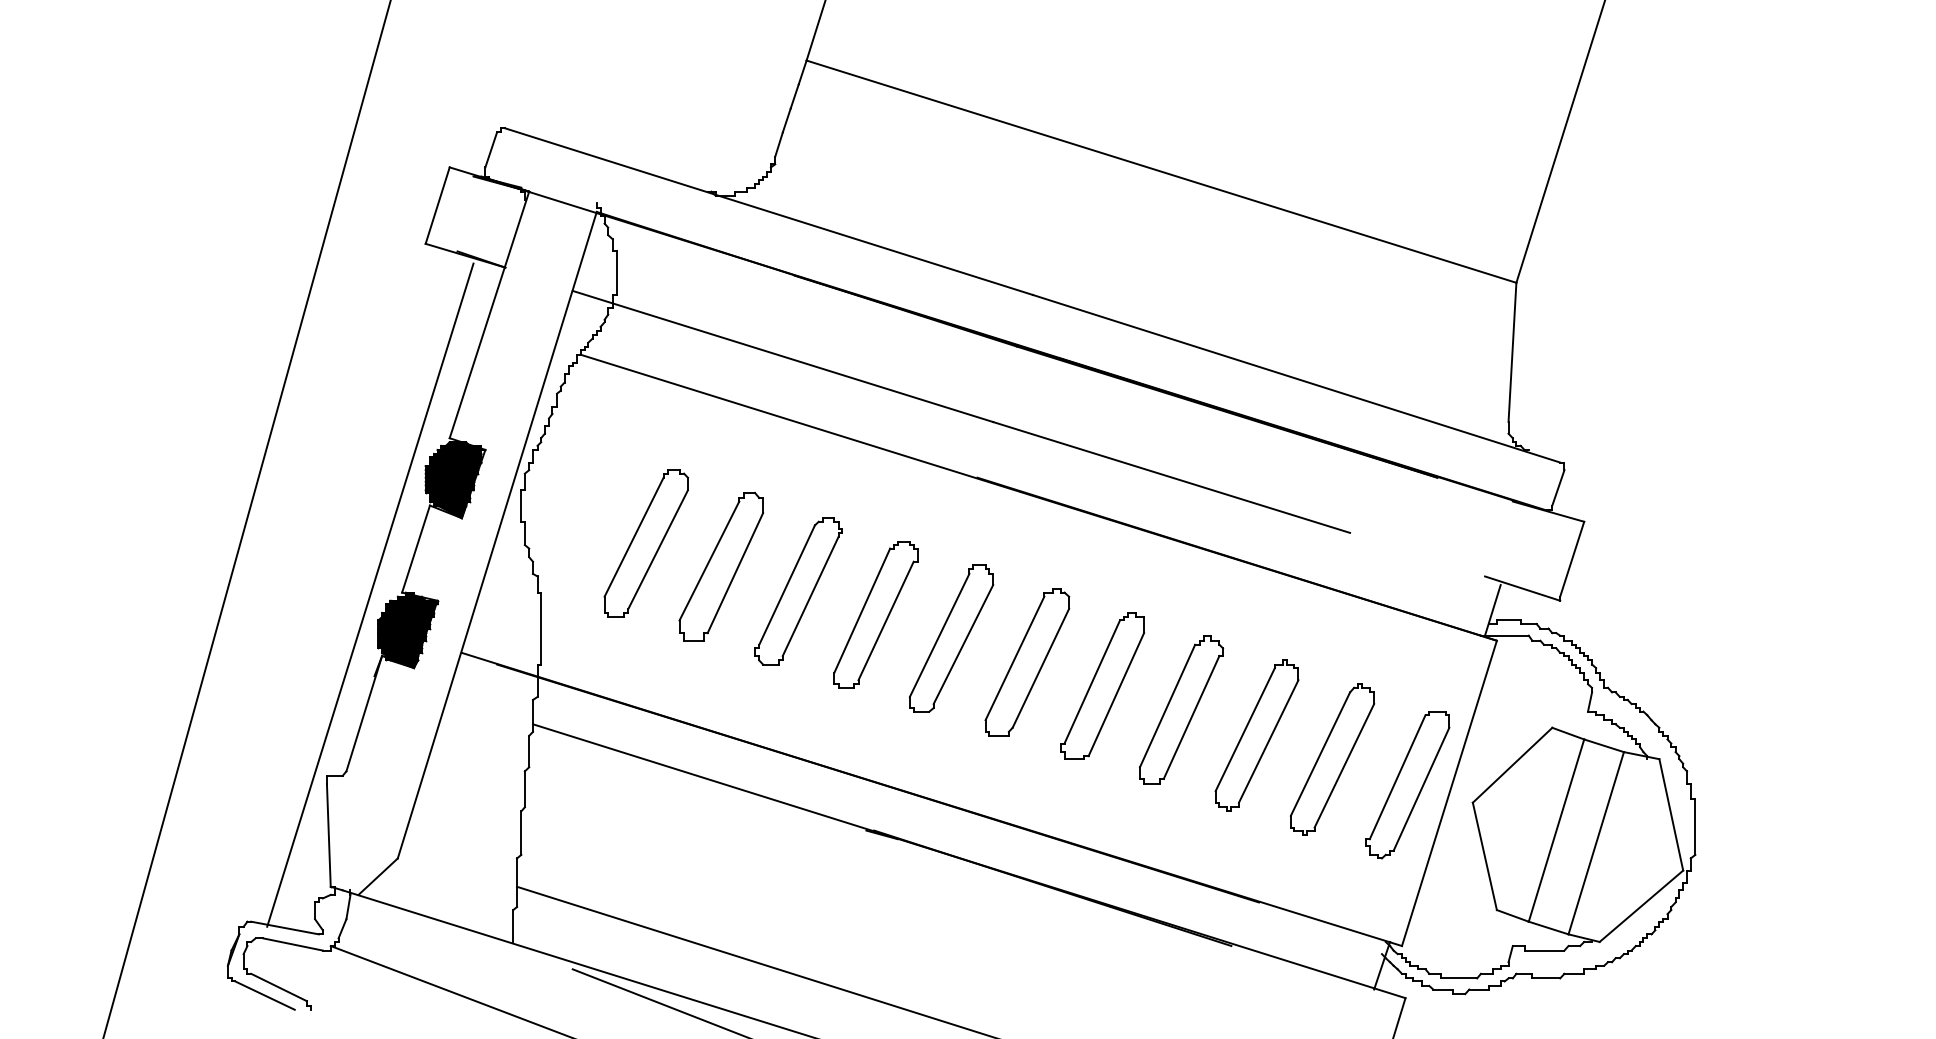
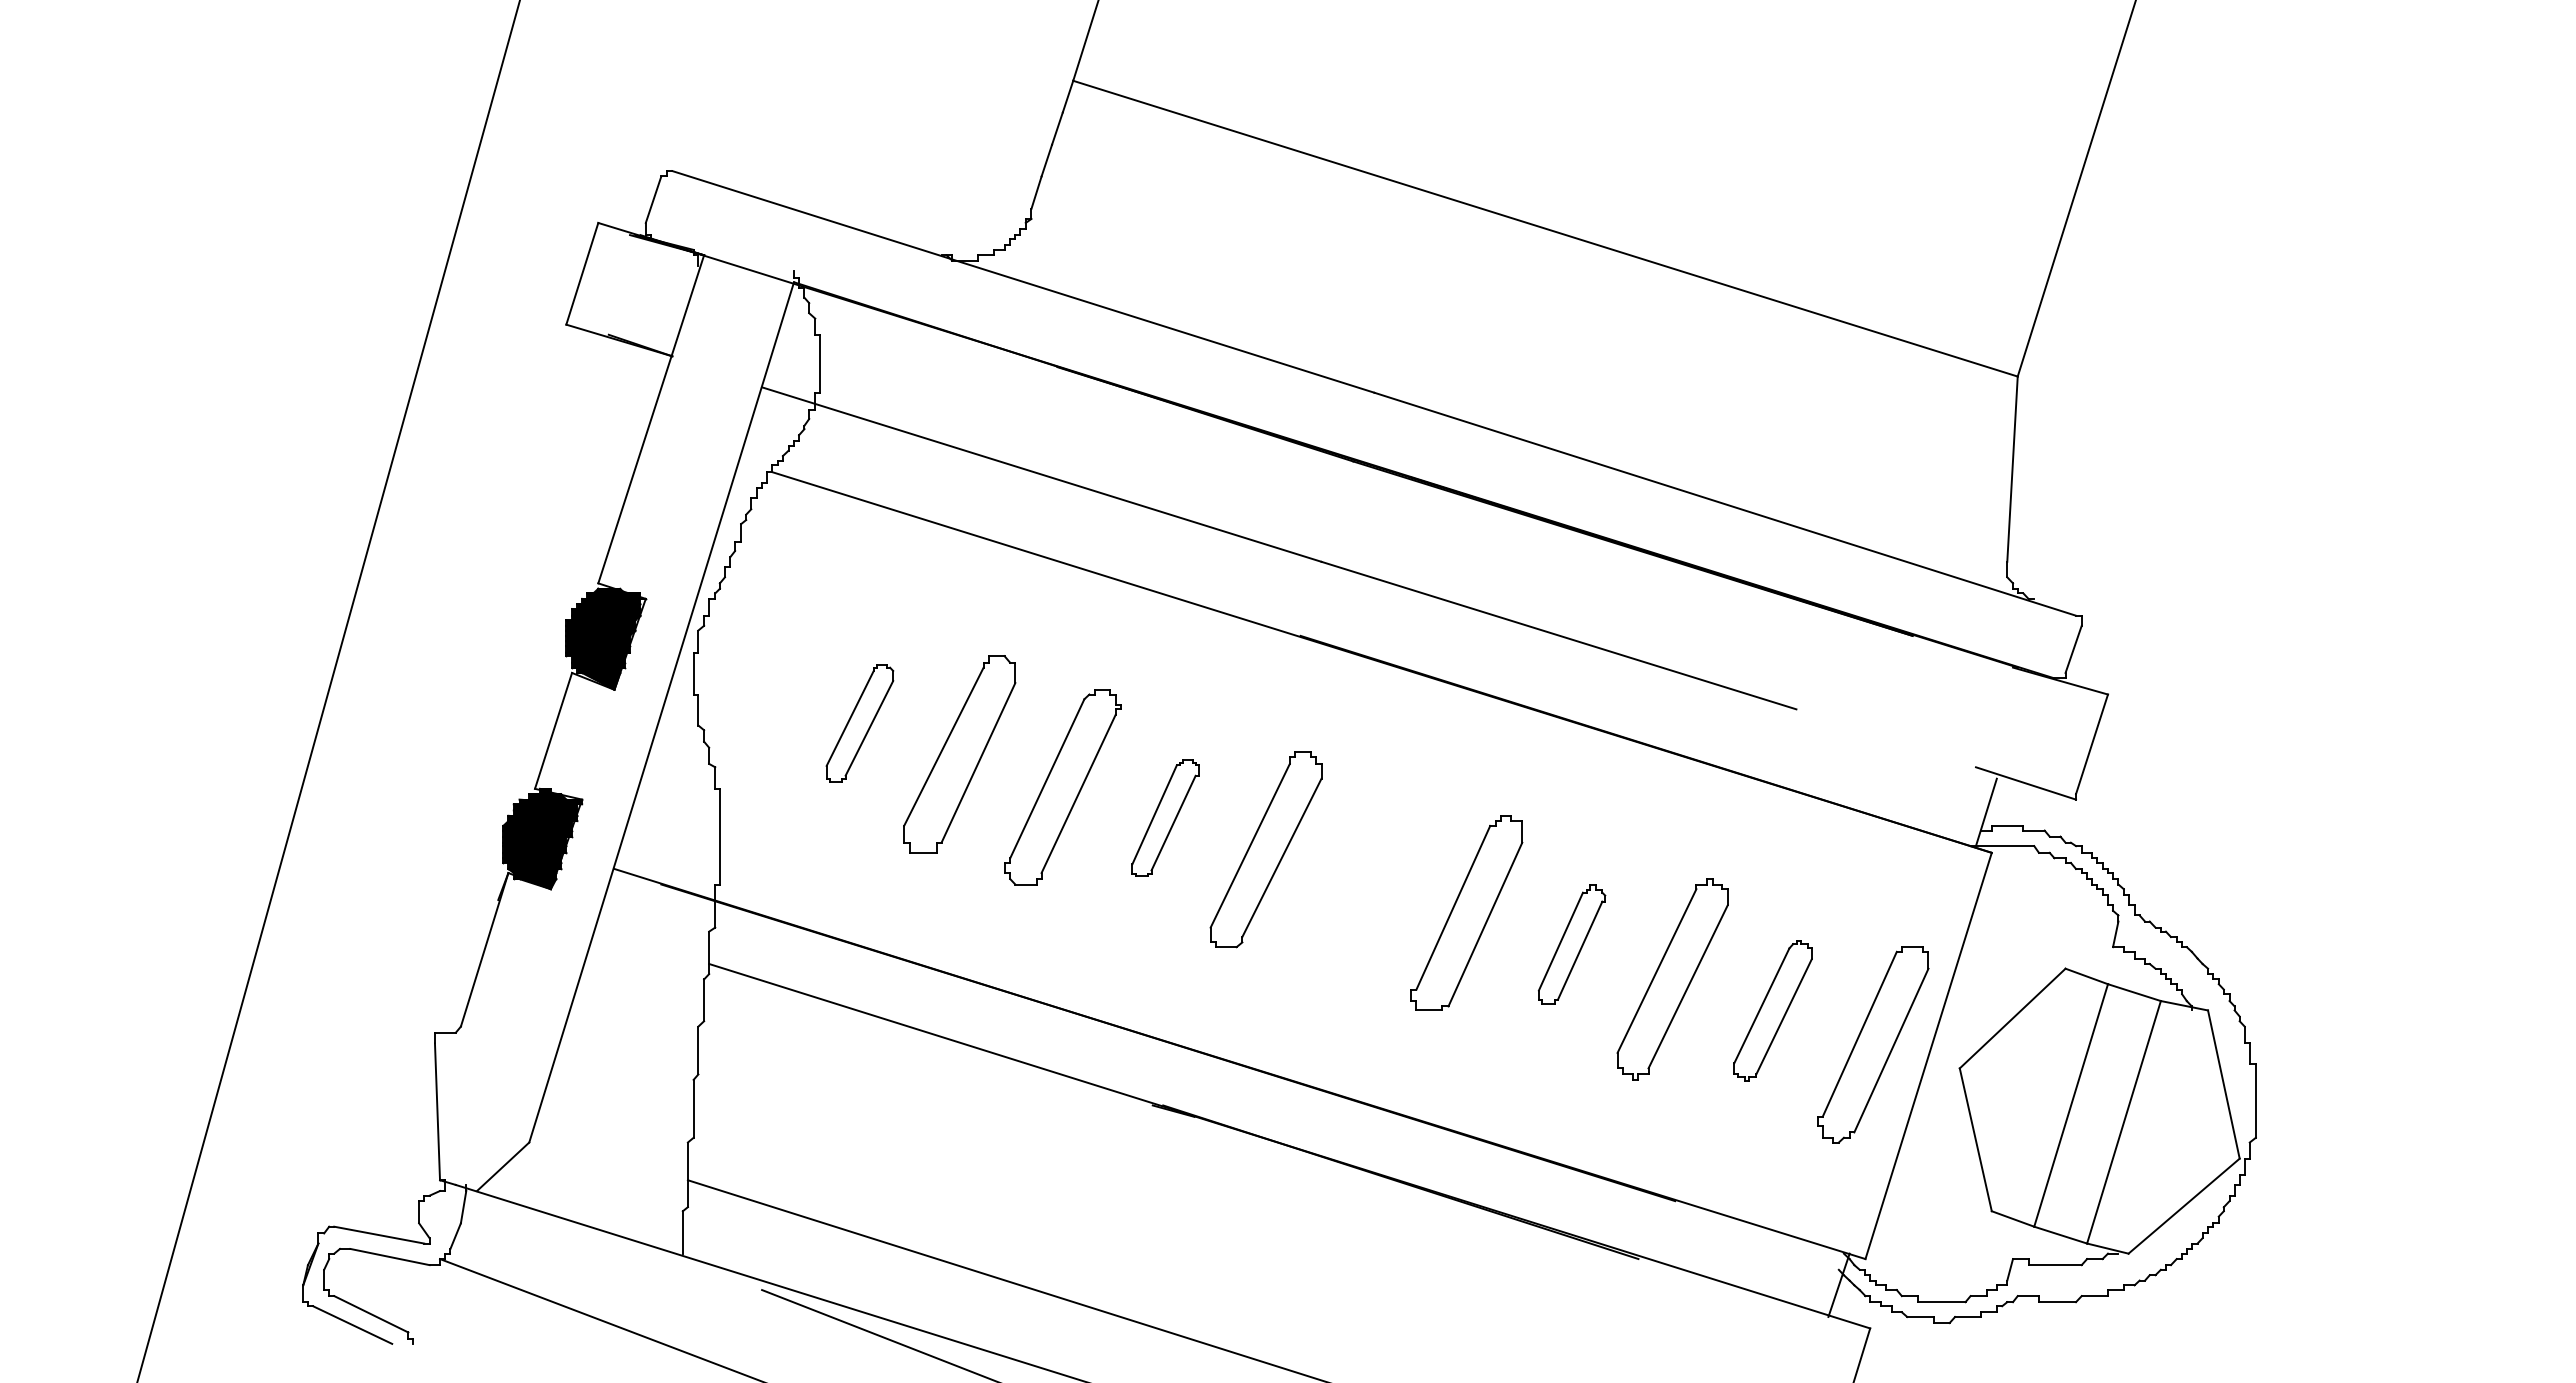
part: (645, 543) -> (859, 723), size x0.6
line: (370, 594) -> (492, 791), removed
part: (875, 614) -> (1165, 817), size x0.6
part: (1026, 662) -> (1366, 881), removed
part: (1181, 709) -> (1571, 944), size x0.6
part: (1332, 759) -> (1772, 1010), size x0.7

